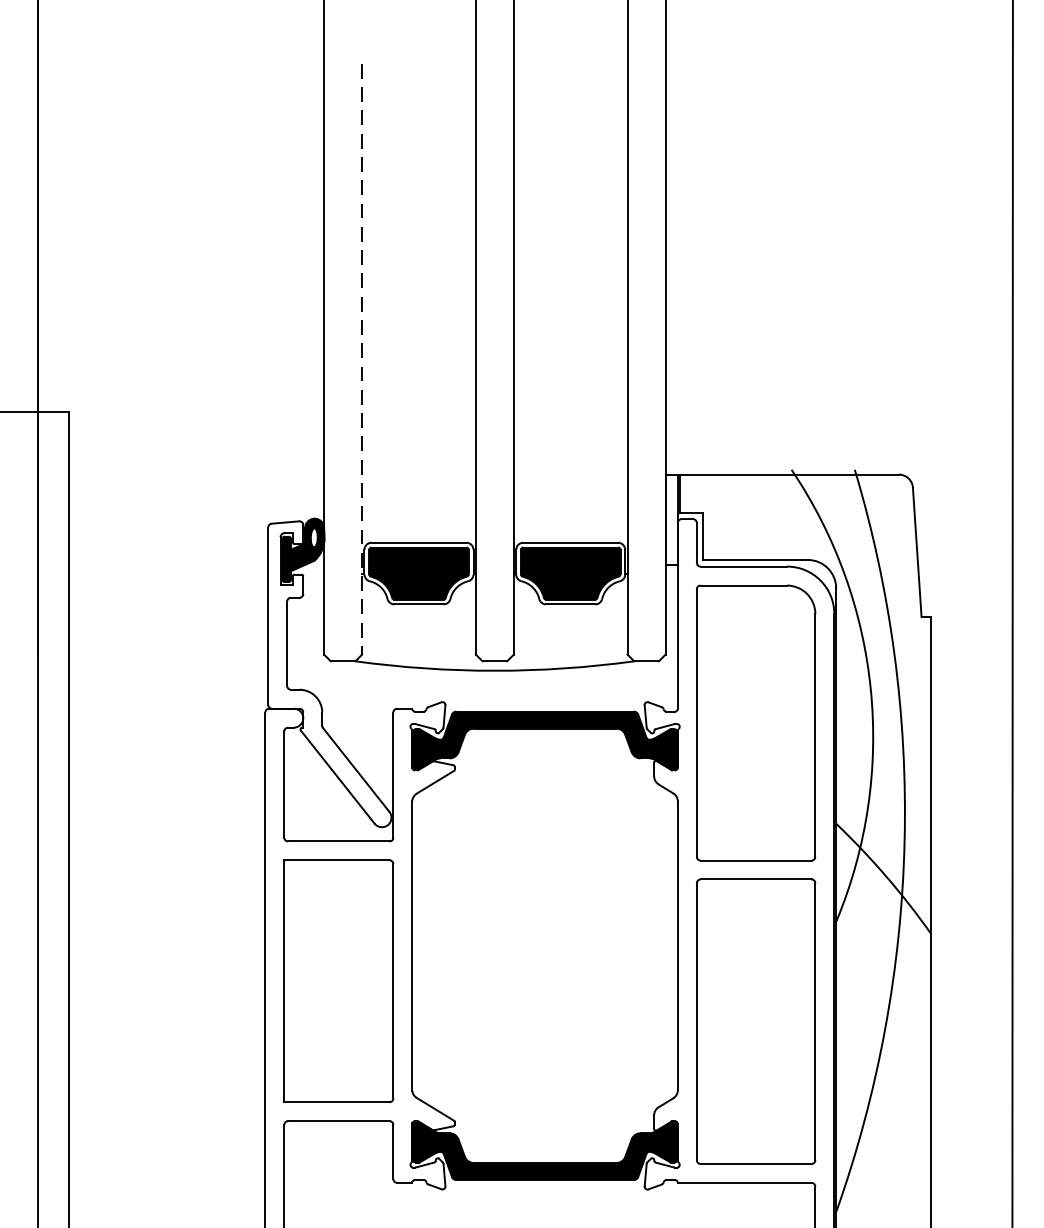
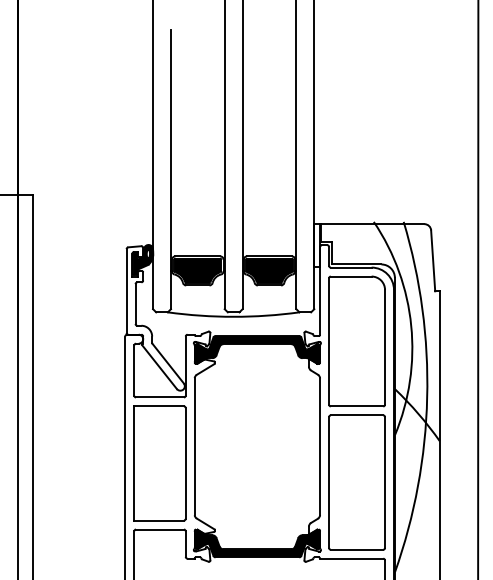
line: (361, 358) -> (170, 169), dashed -> solid

